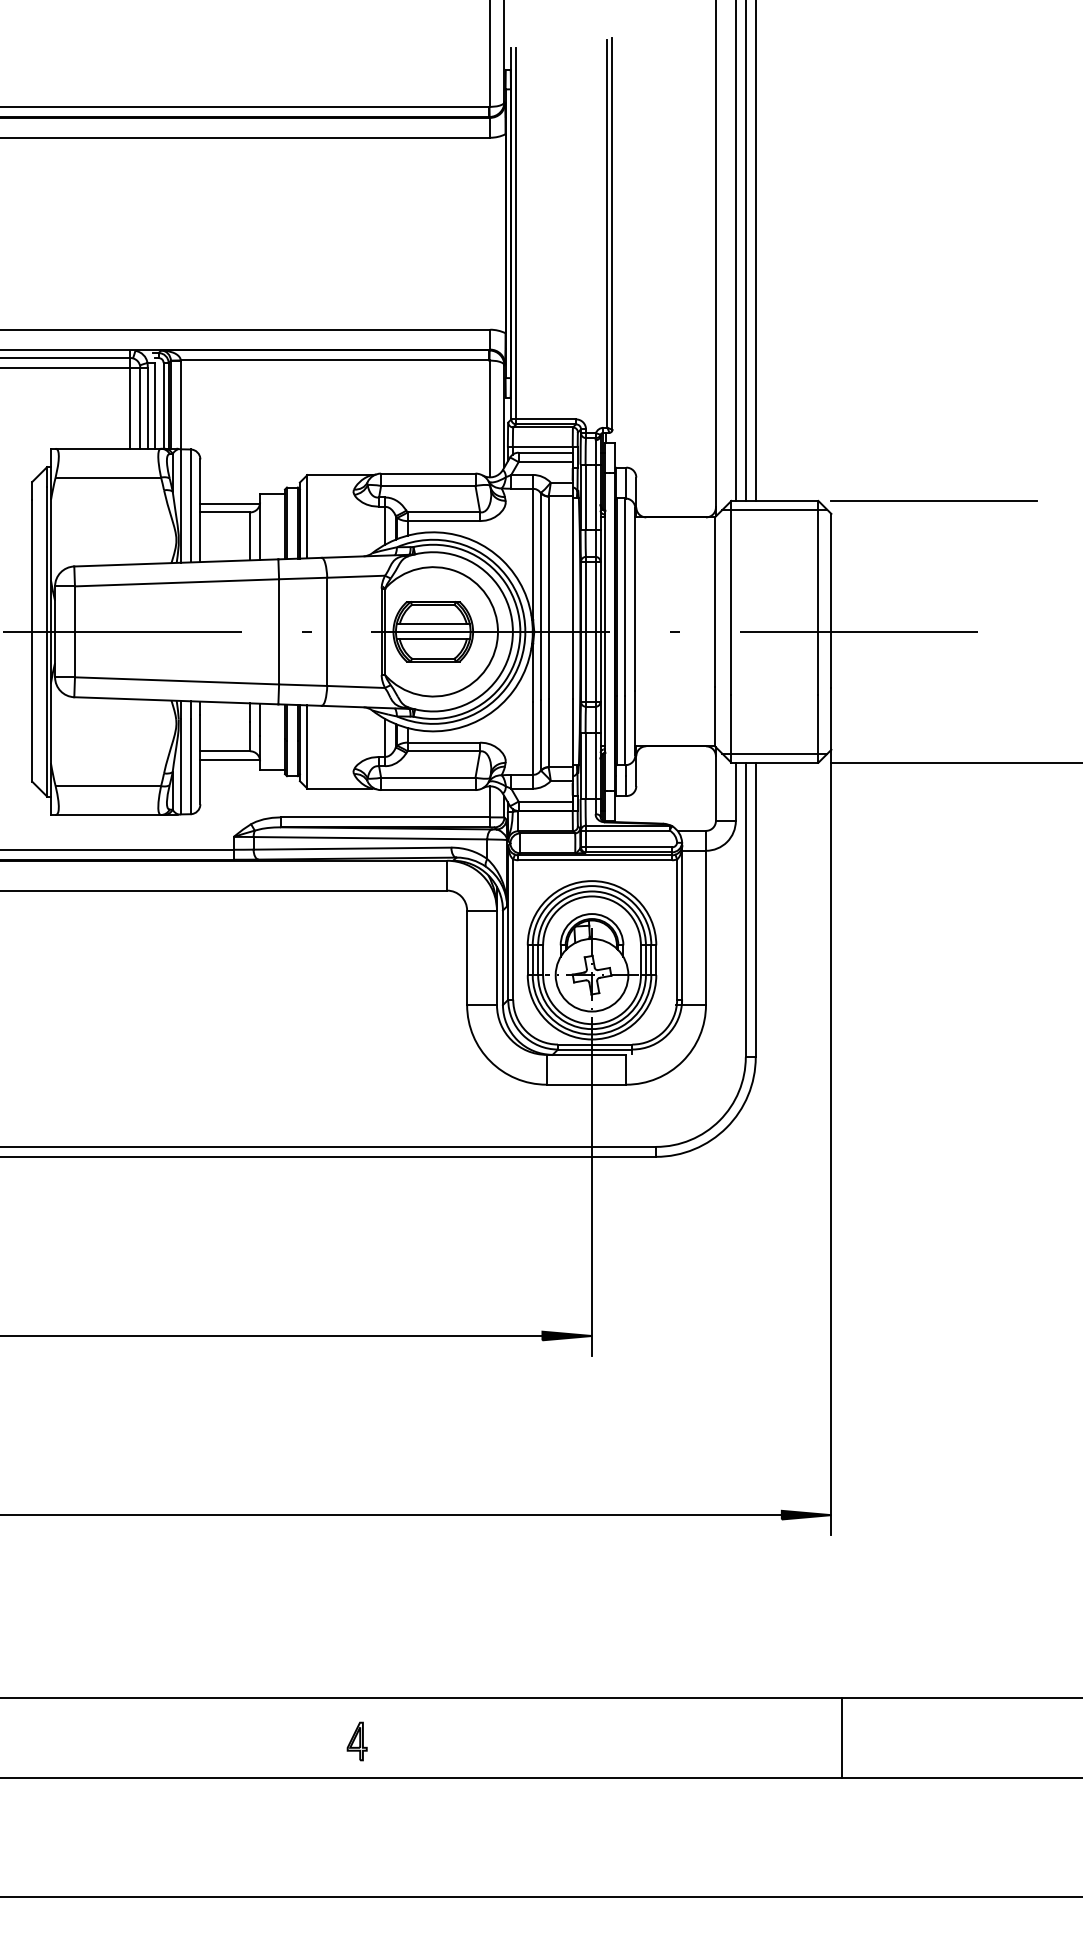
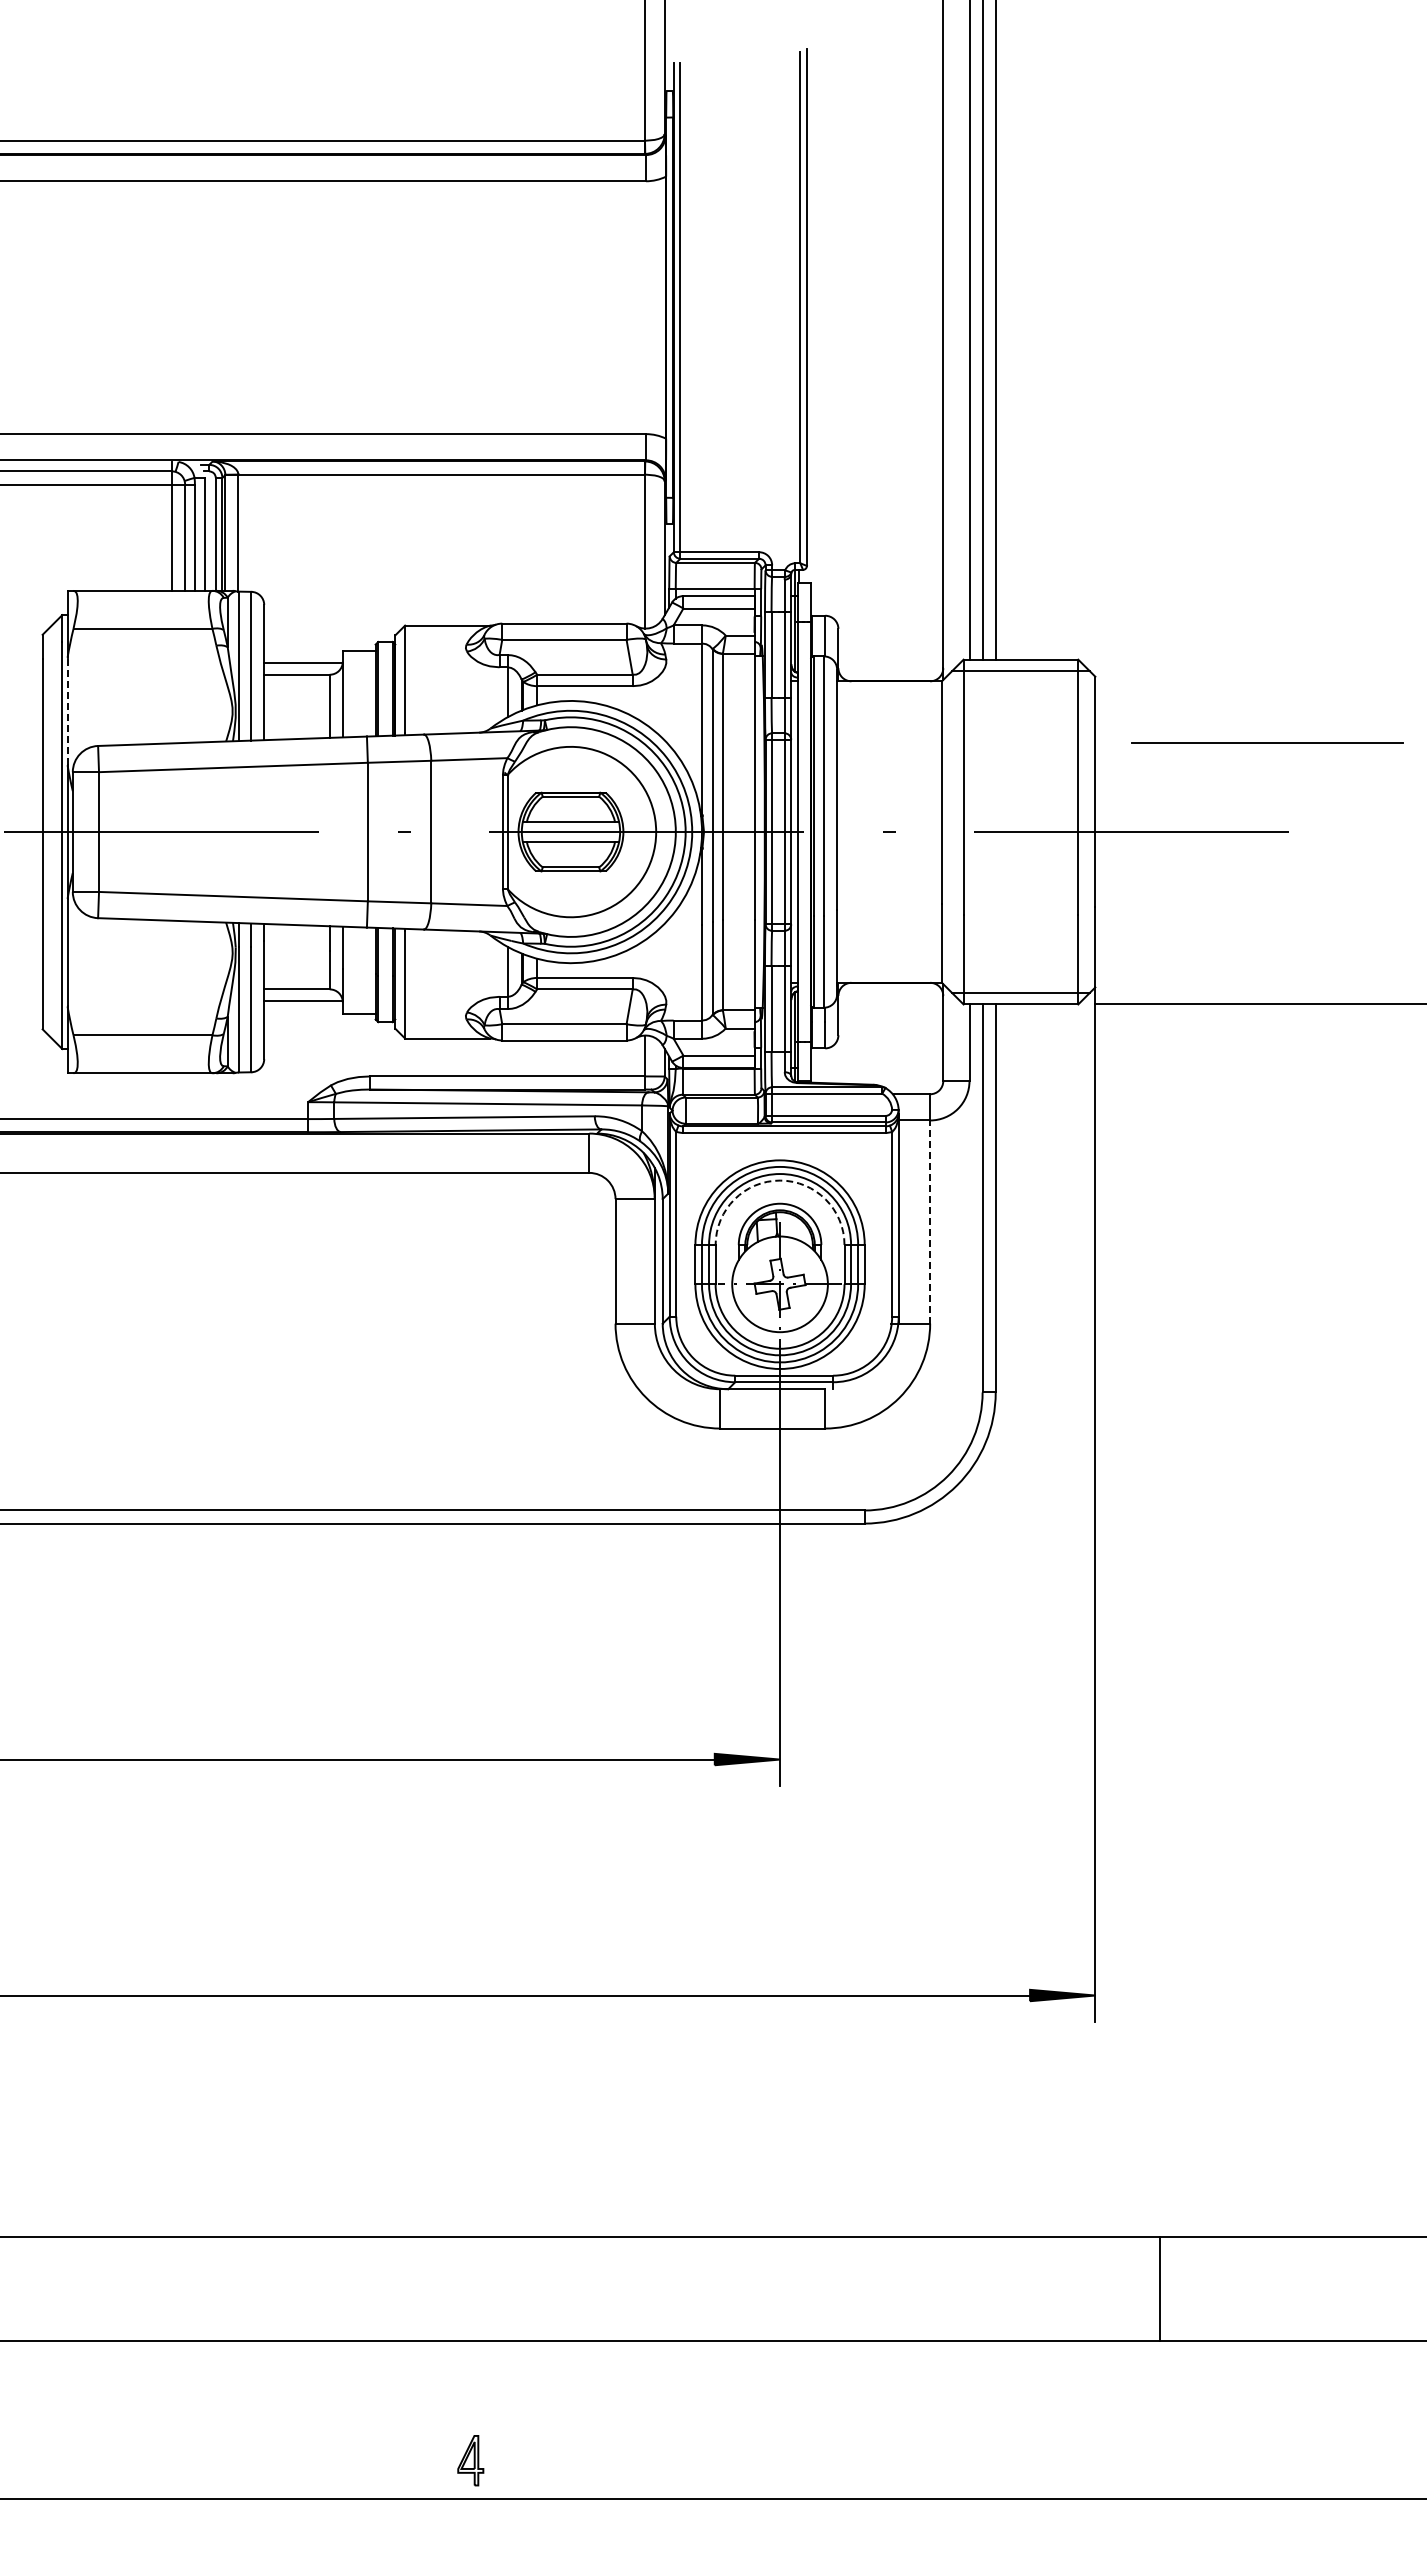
line: (934, 500) -> (1267, 742), moved
line: (51, 540) -> (67, 711), solid -> dashed
arc: (592, 896) -> (780, 1180), solid -> dashed
line: (706, 928) -> (930, 1222), solid -> dashed
line: (841, 1737) -> (1159, 2288), moved
part: (357, 1741) -> (470, 2460), moved

